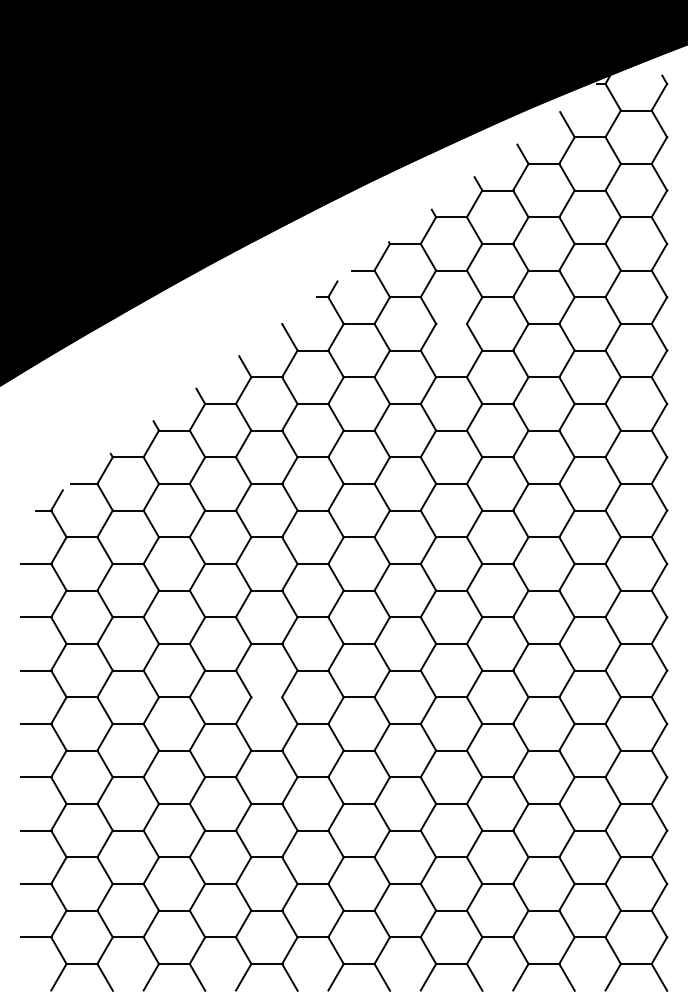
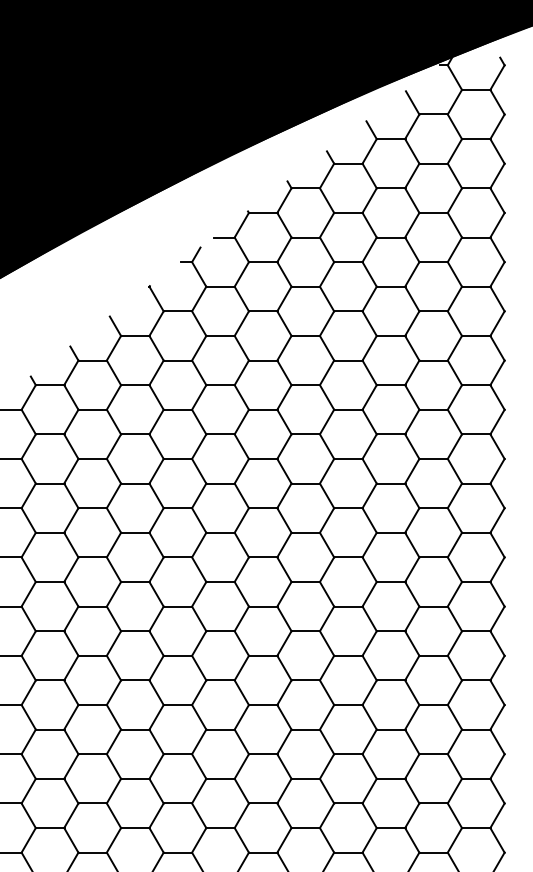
line: (451, 323) -> (305, 286), added
line: (266, 697) -> (135, 631), added

